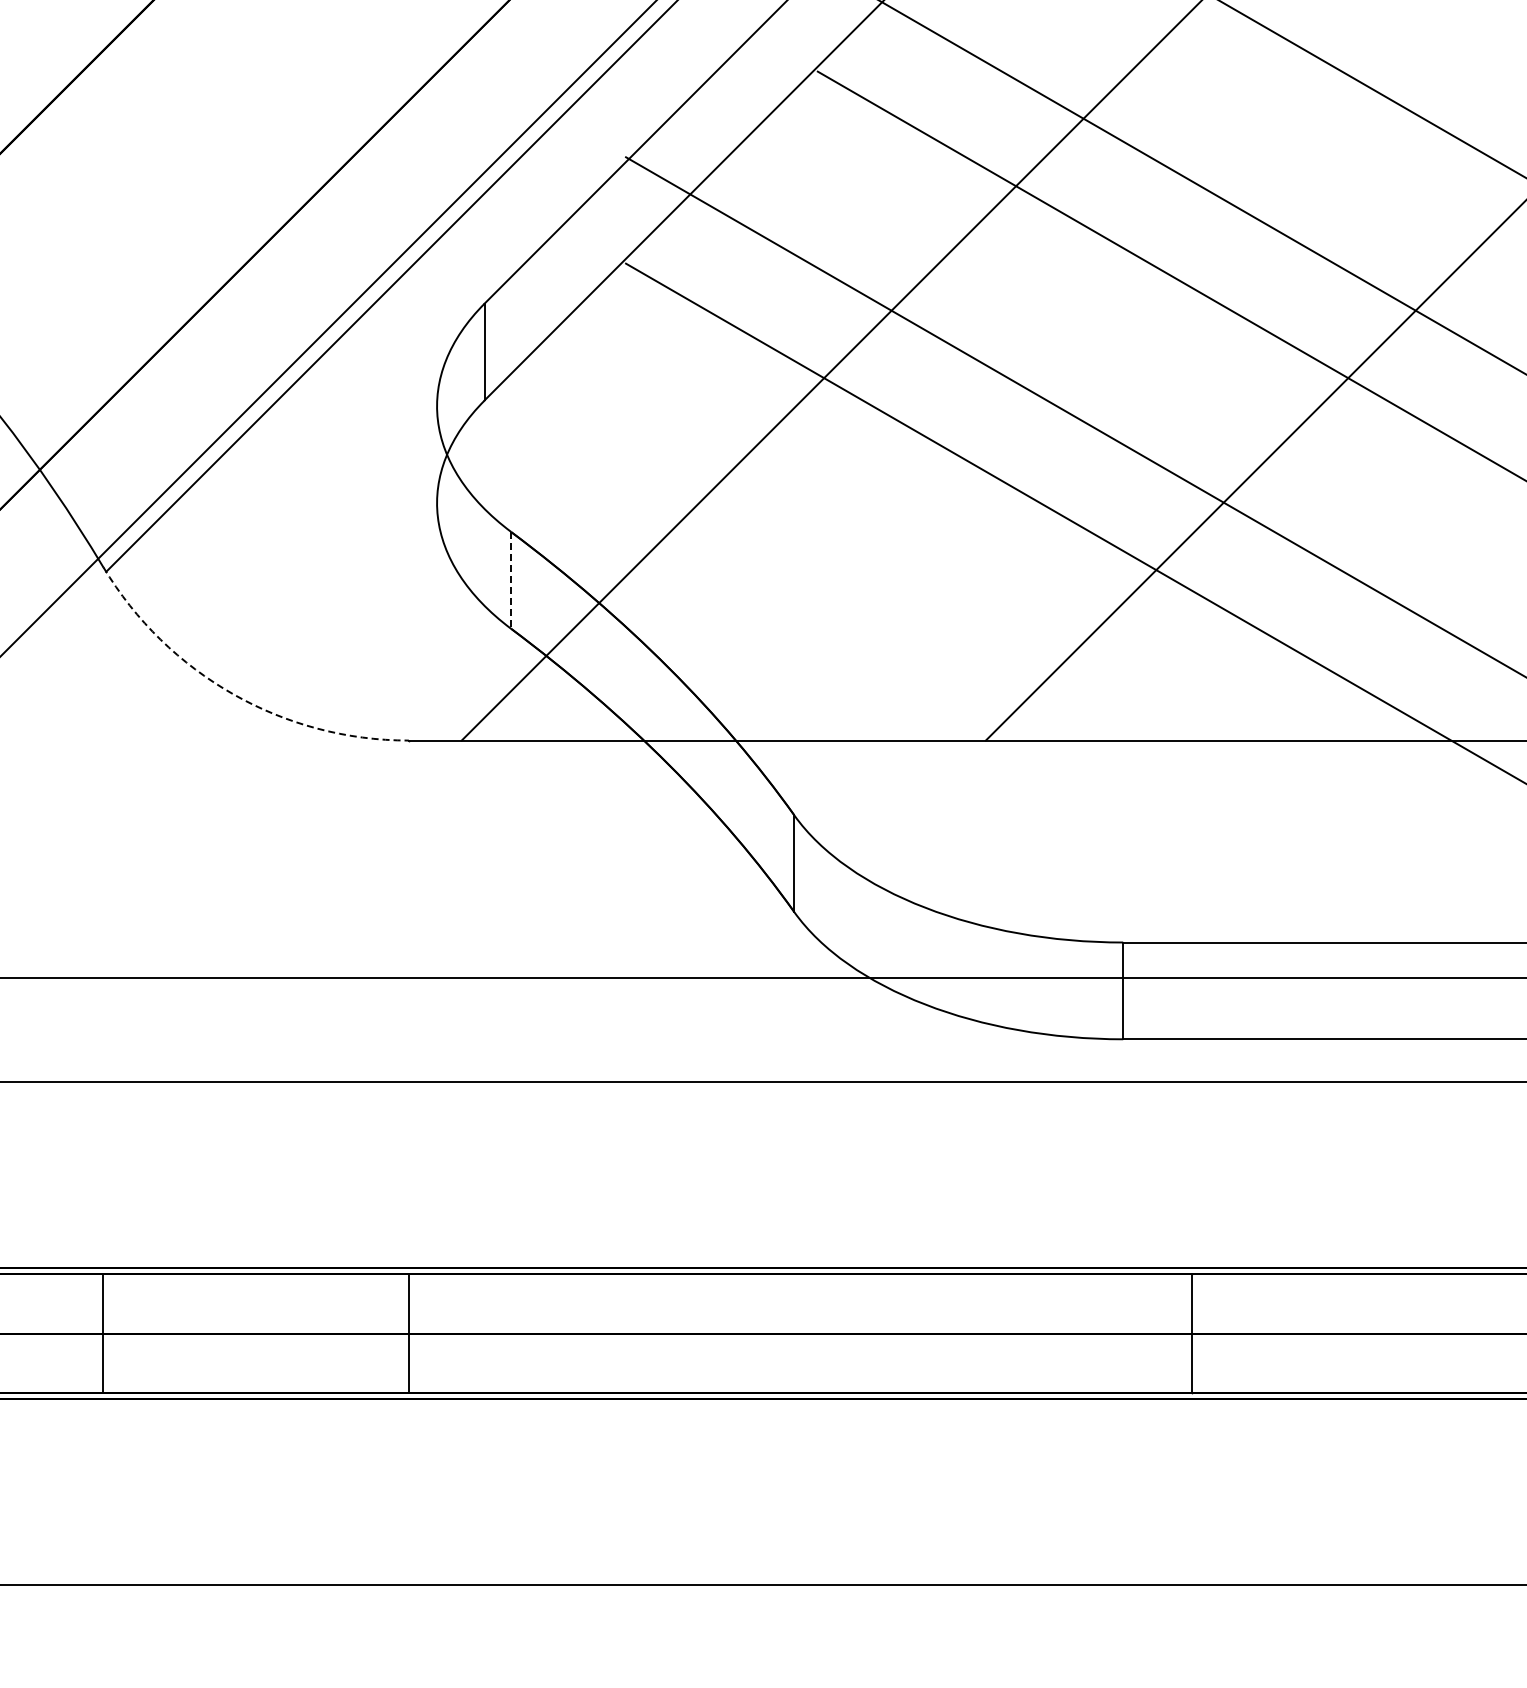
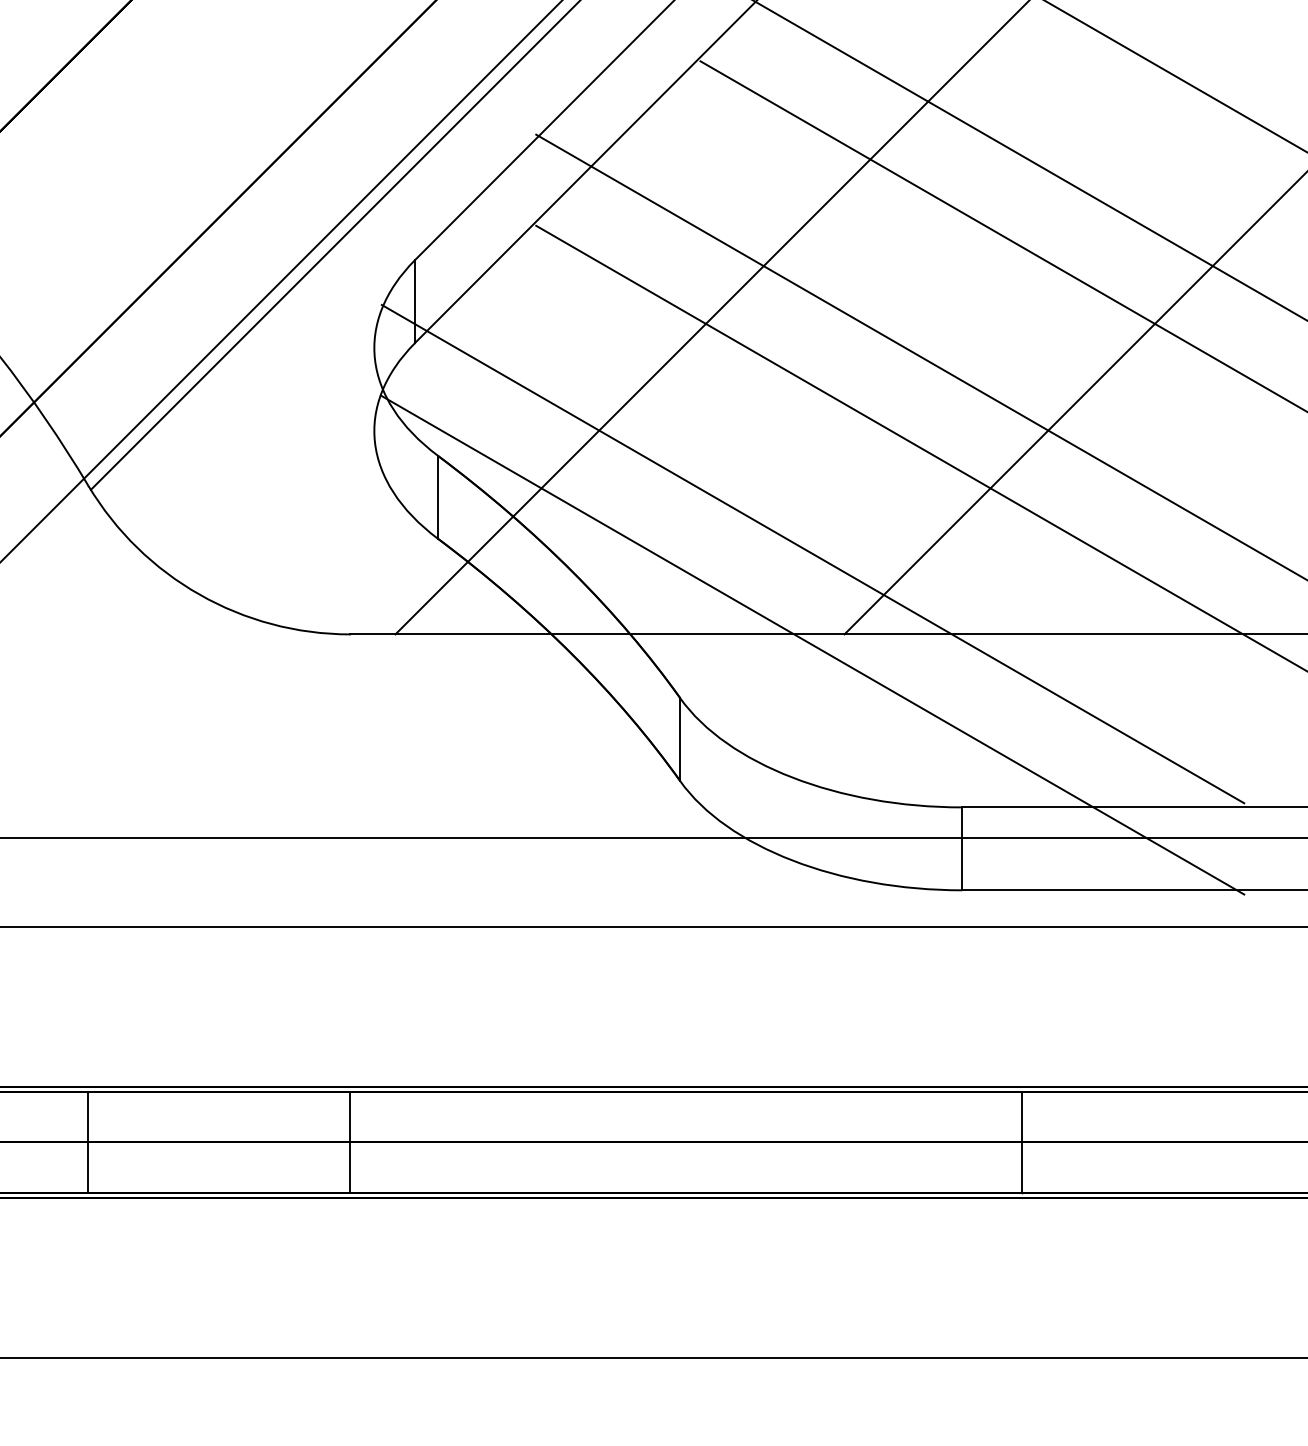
line: (511, 580) -> (438, 497), dashed -> solid
line: (948, 646) -> (812, 553), added
arc: (233, 694) -> (199, 594), dashed -> solid
line: (948, 753) -> (812, 645), added

